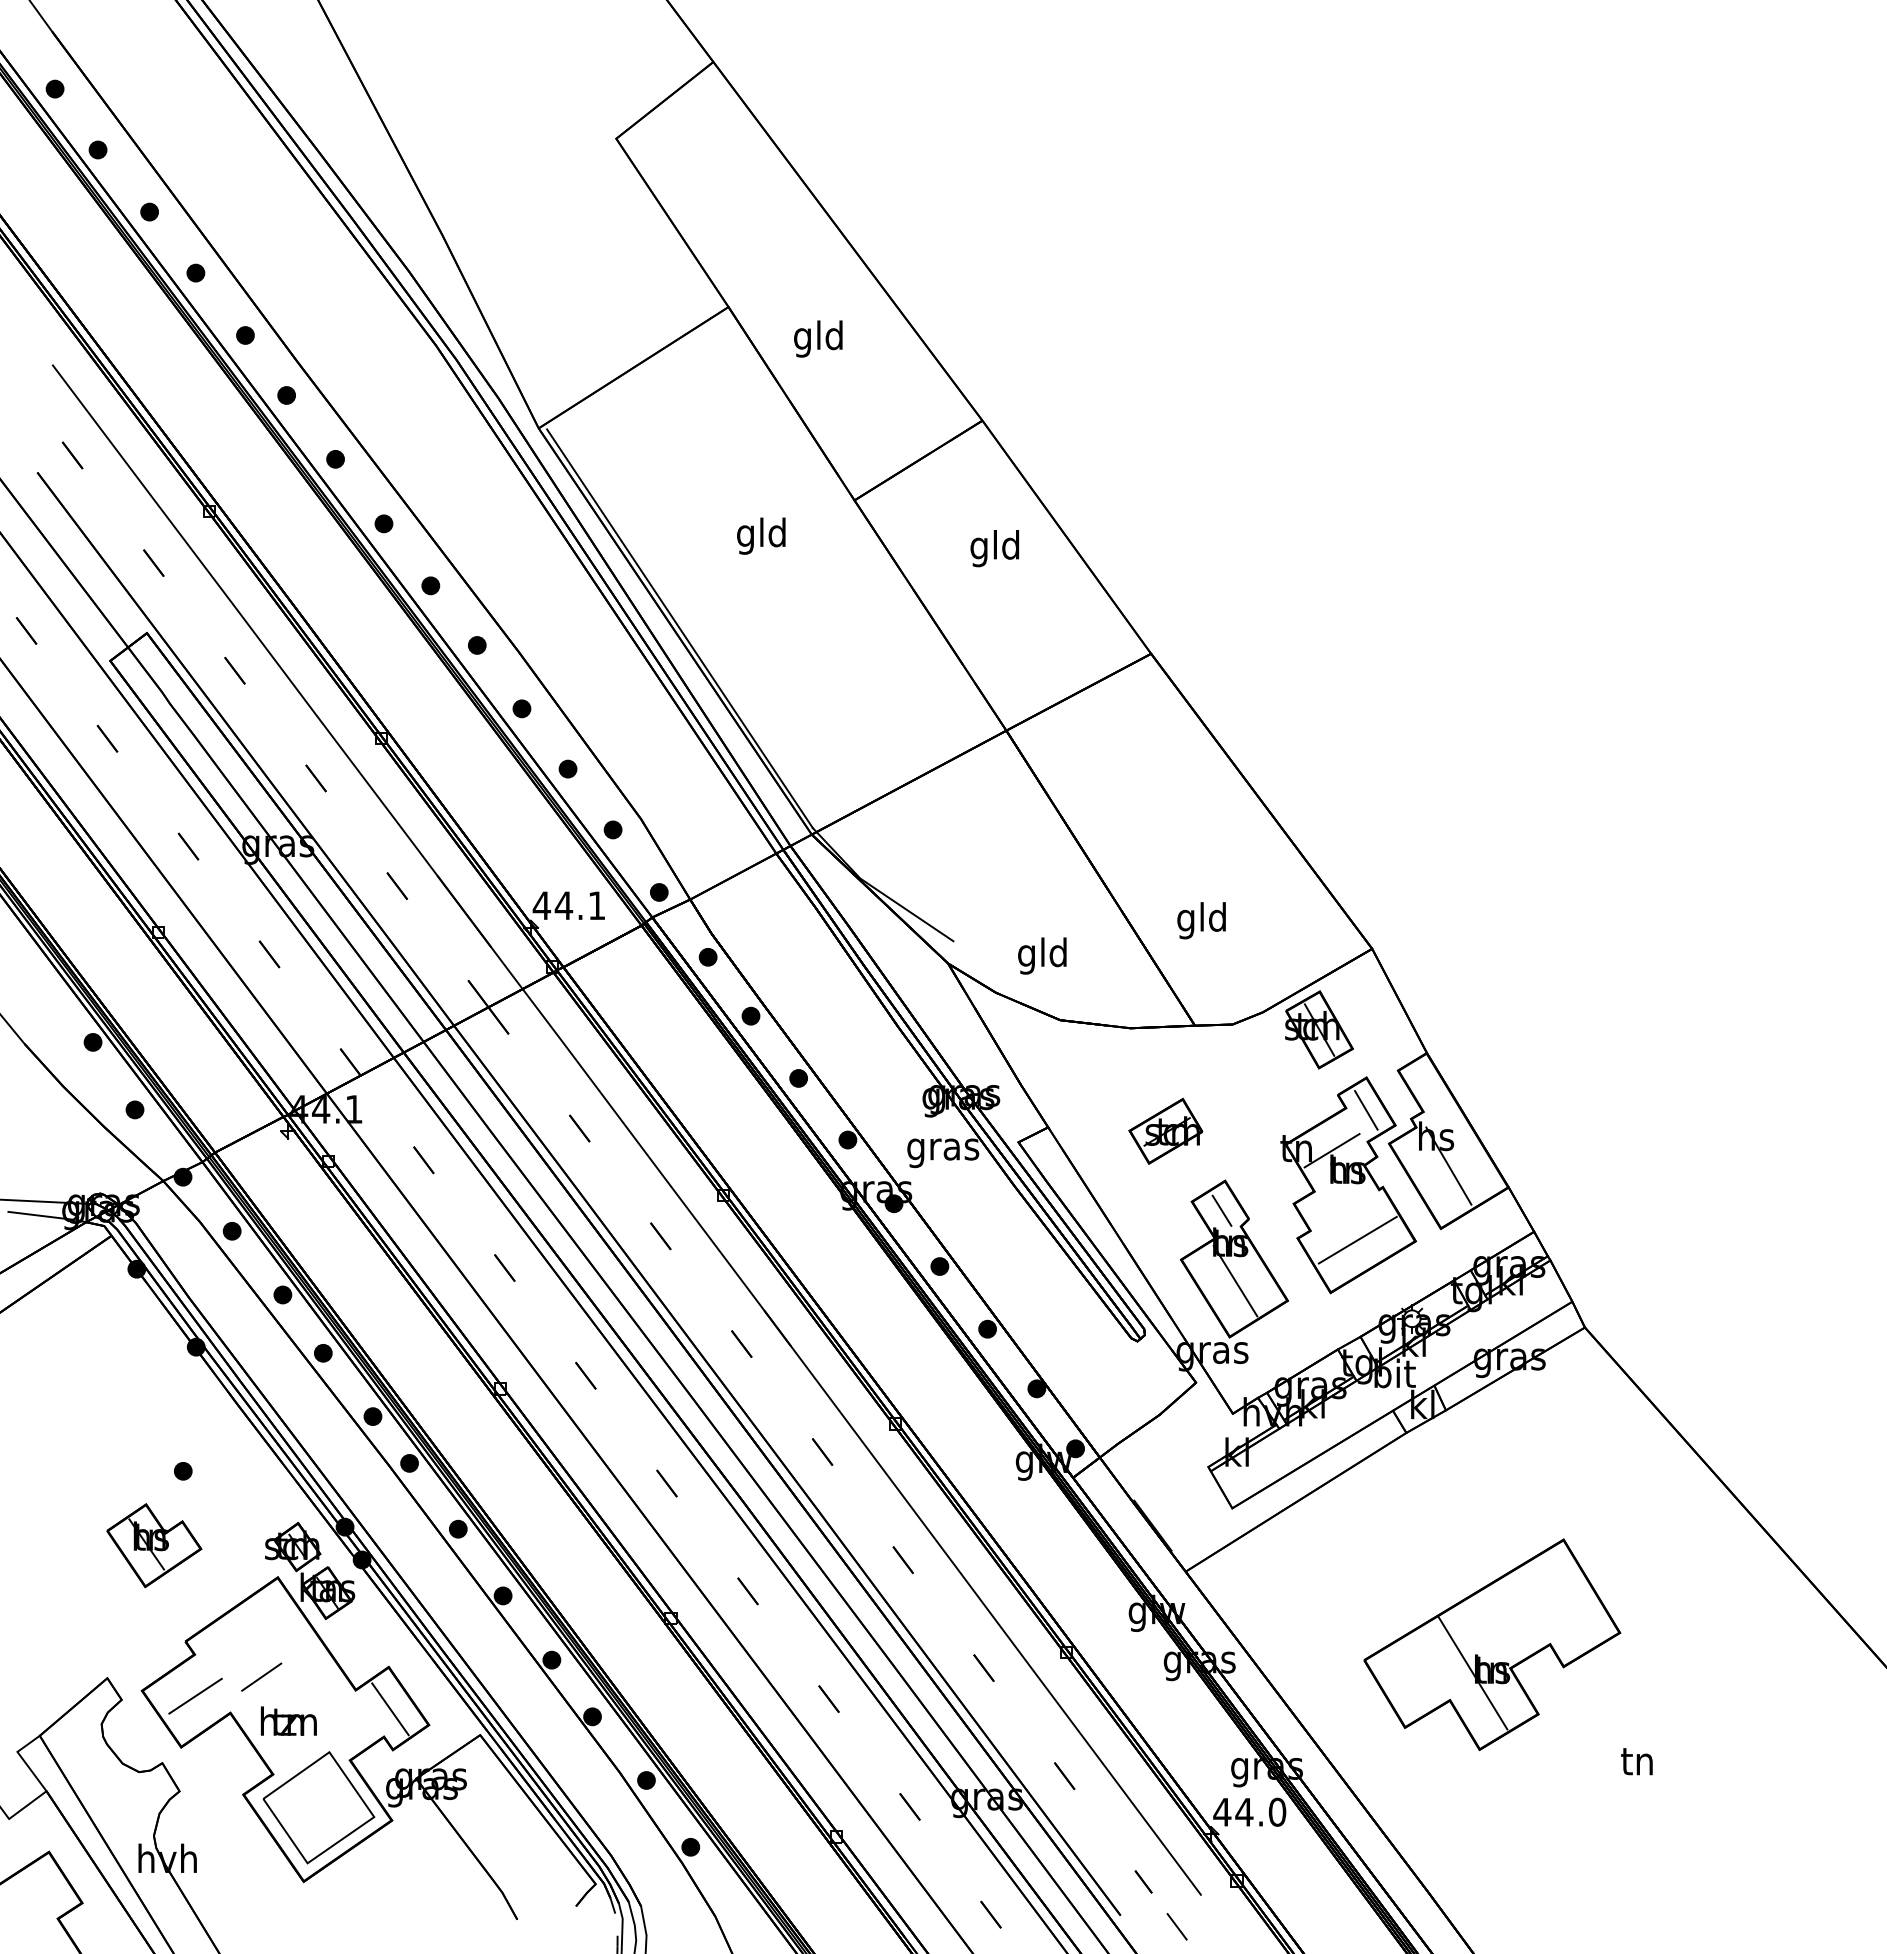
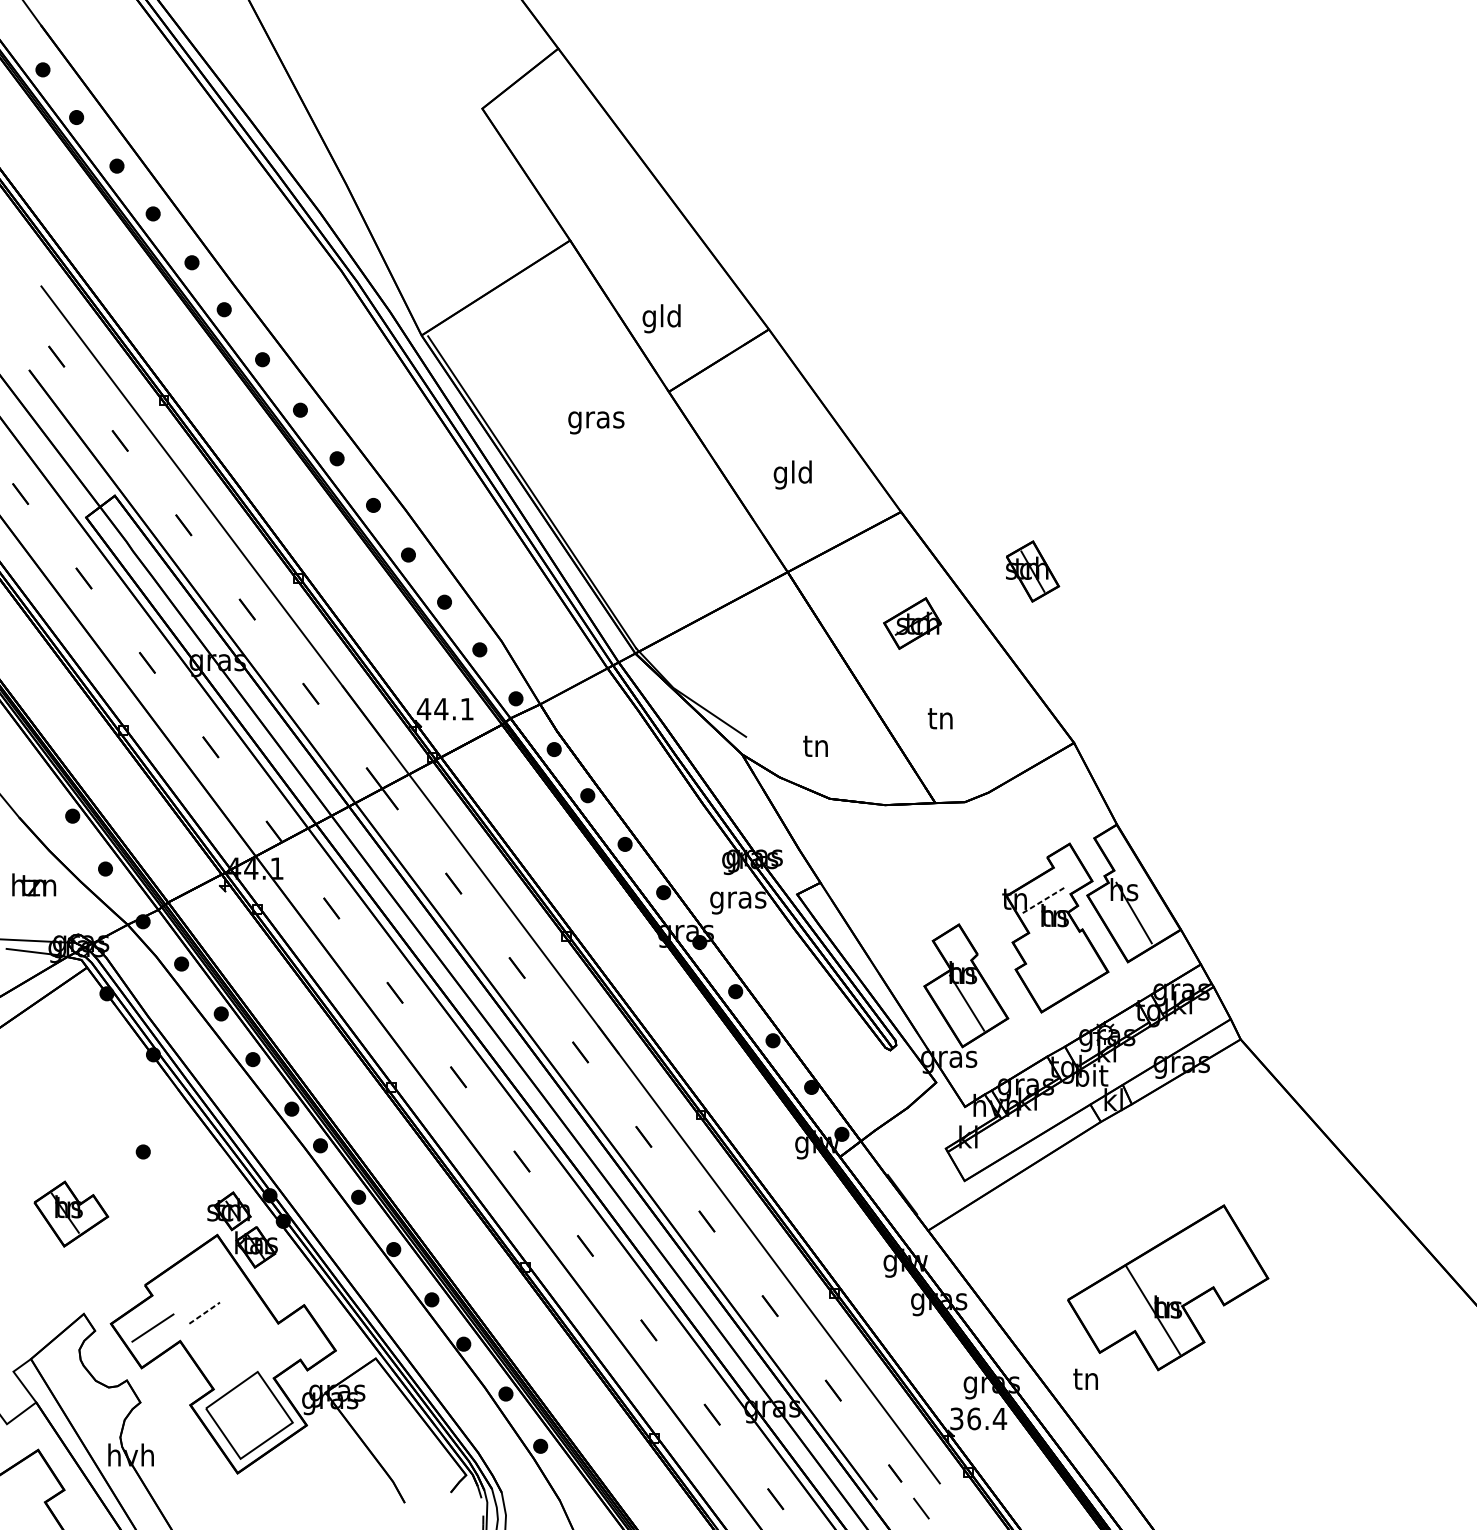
text: (818, 338) -> (661, 318), moved
text: (761, 535) -> (596, 419), gld -> gras
text: (994, 548) -> (792, 474), moved
text: (1201, 920) -> (940, 720), gld -> tn
text: (1042, 955) -> (816, 748), gld -> tn
part: (1319, 1029) -> (1032, 571), moved
line: (1366, 1110) -> (1069, 869), removed
part: (1165, 1130) -> (912, 622), moved
line: (1331, 1150) -> (1042, 900), solid -> dashed
line: (1221, 1210) -> (956, 947), removed
line: (1357, 1239) -> (1062, 970), removed
part: (154, 1545) -> (71, 1213), moved
line: (261, 1677) -> (204, 1313), solid -> dashed
line: (390, 1709) -> (305, 1338), removed
text: (288, 1720) -> (33, 884), moved
text: (1636, 1761) -> (1085, 1379), moved
text: (1249, 1811) -> (978, 1418), 44.0 -> 36.4

